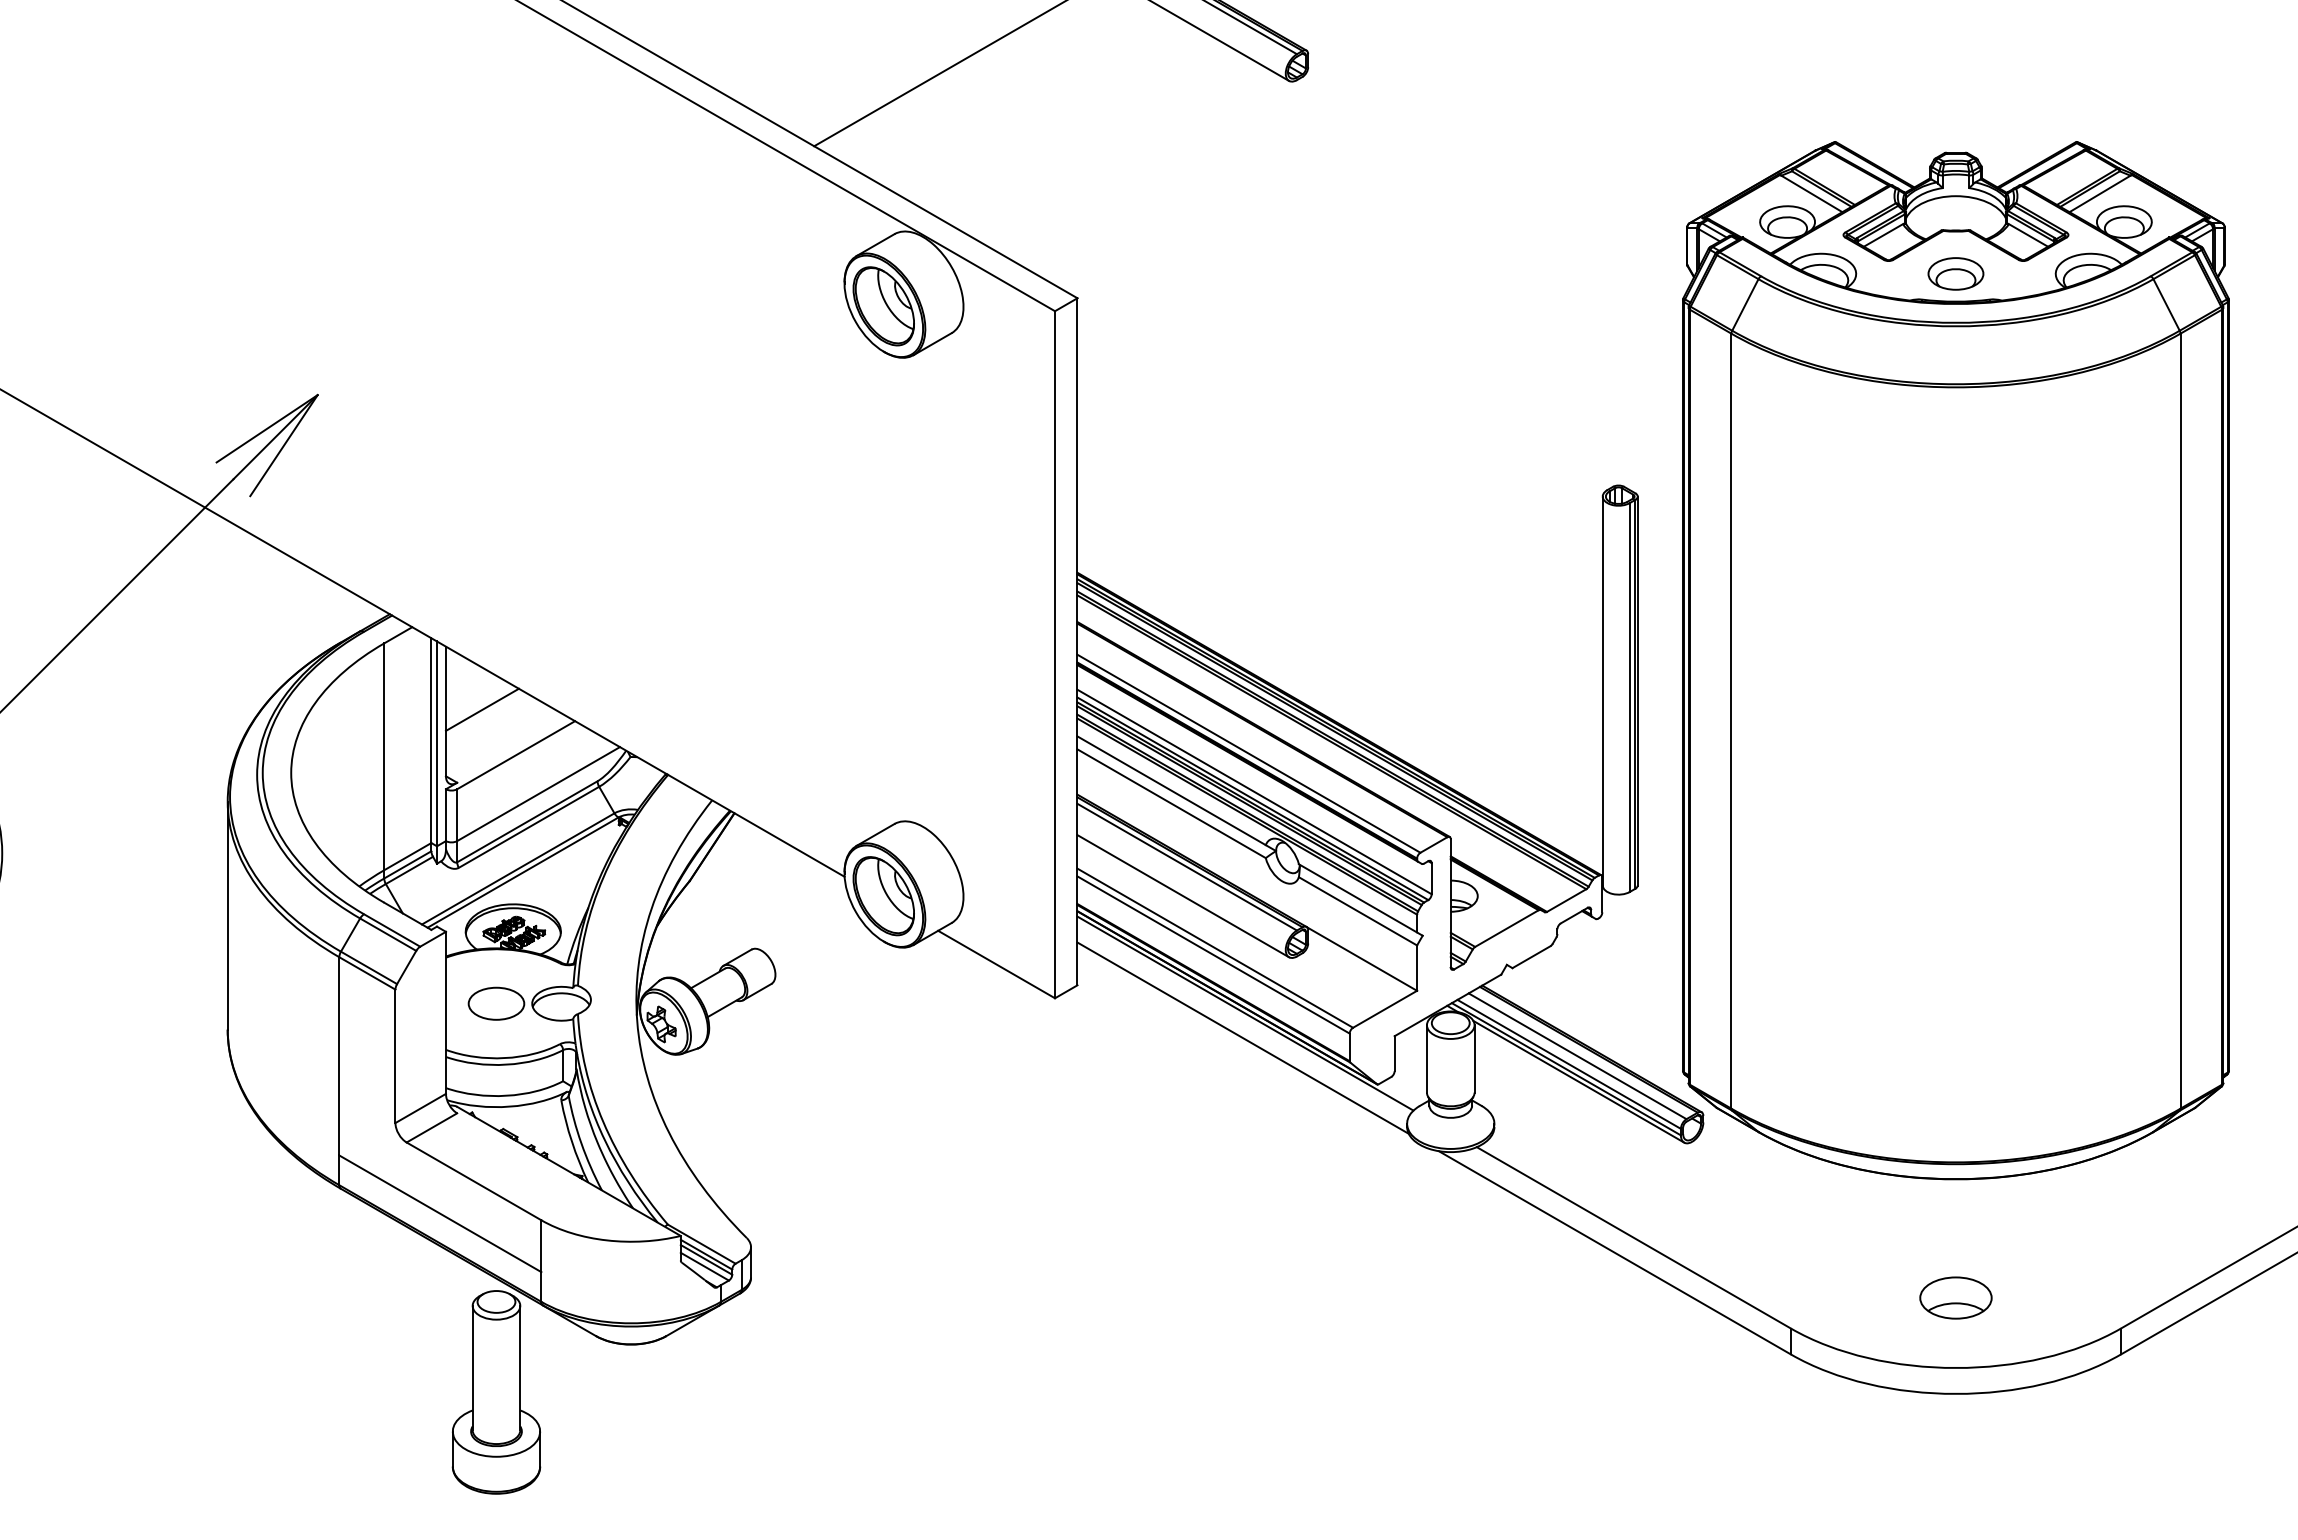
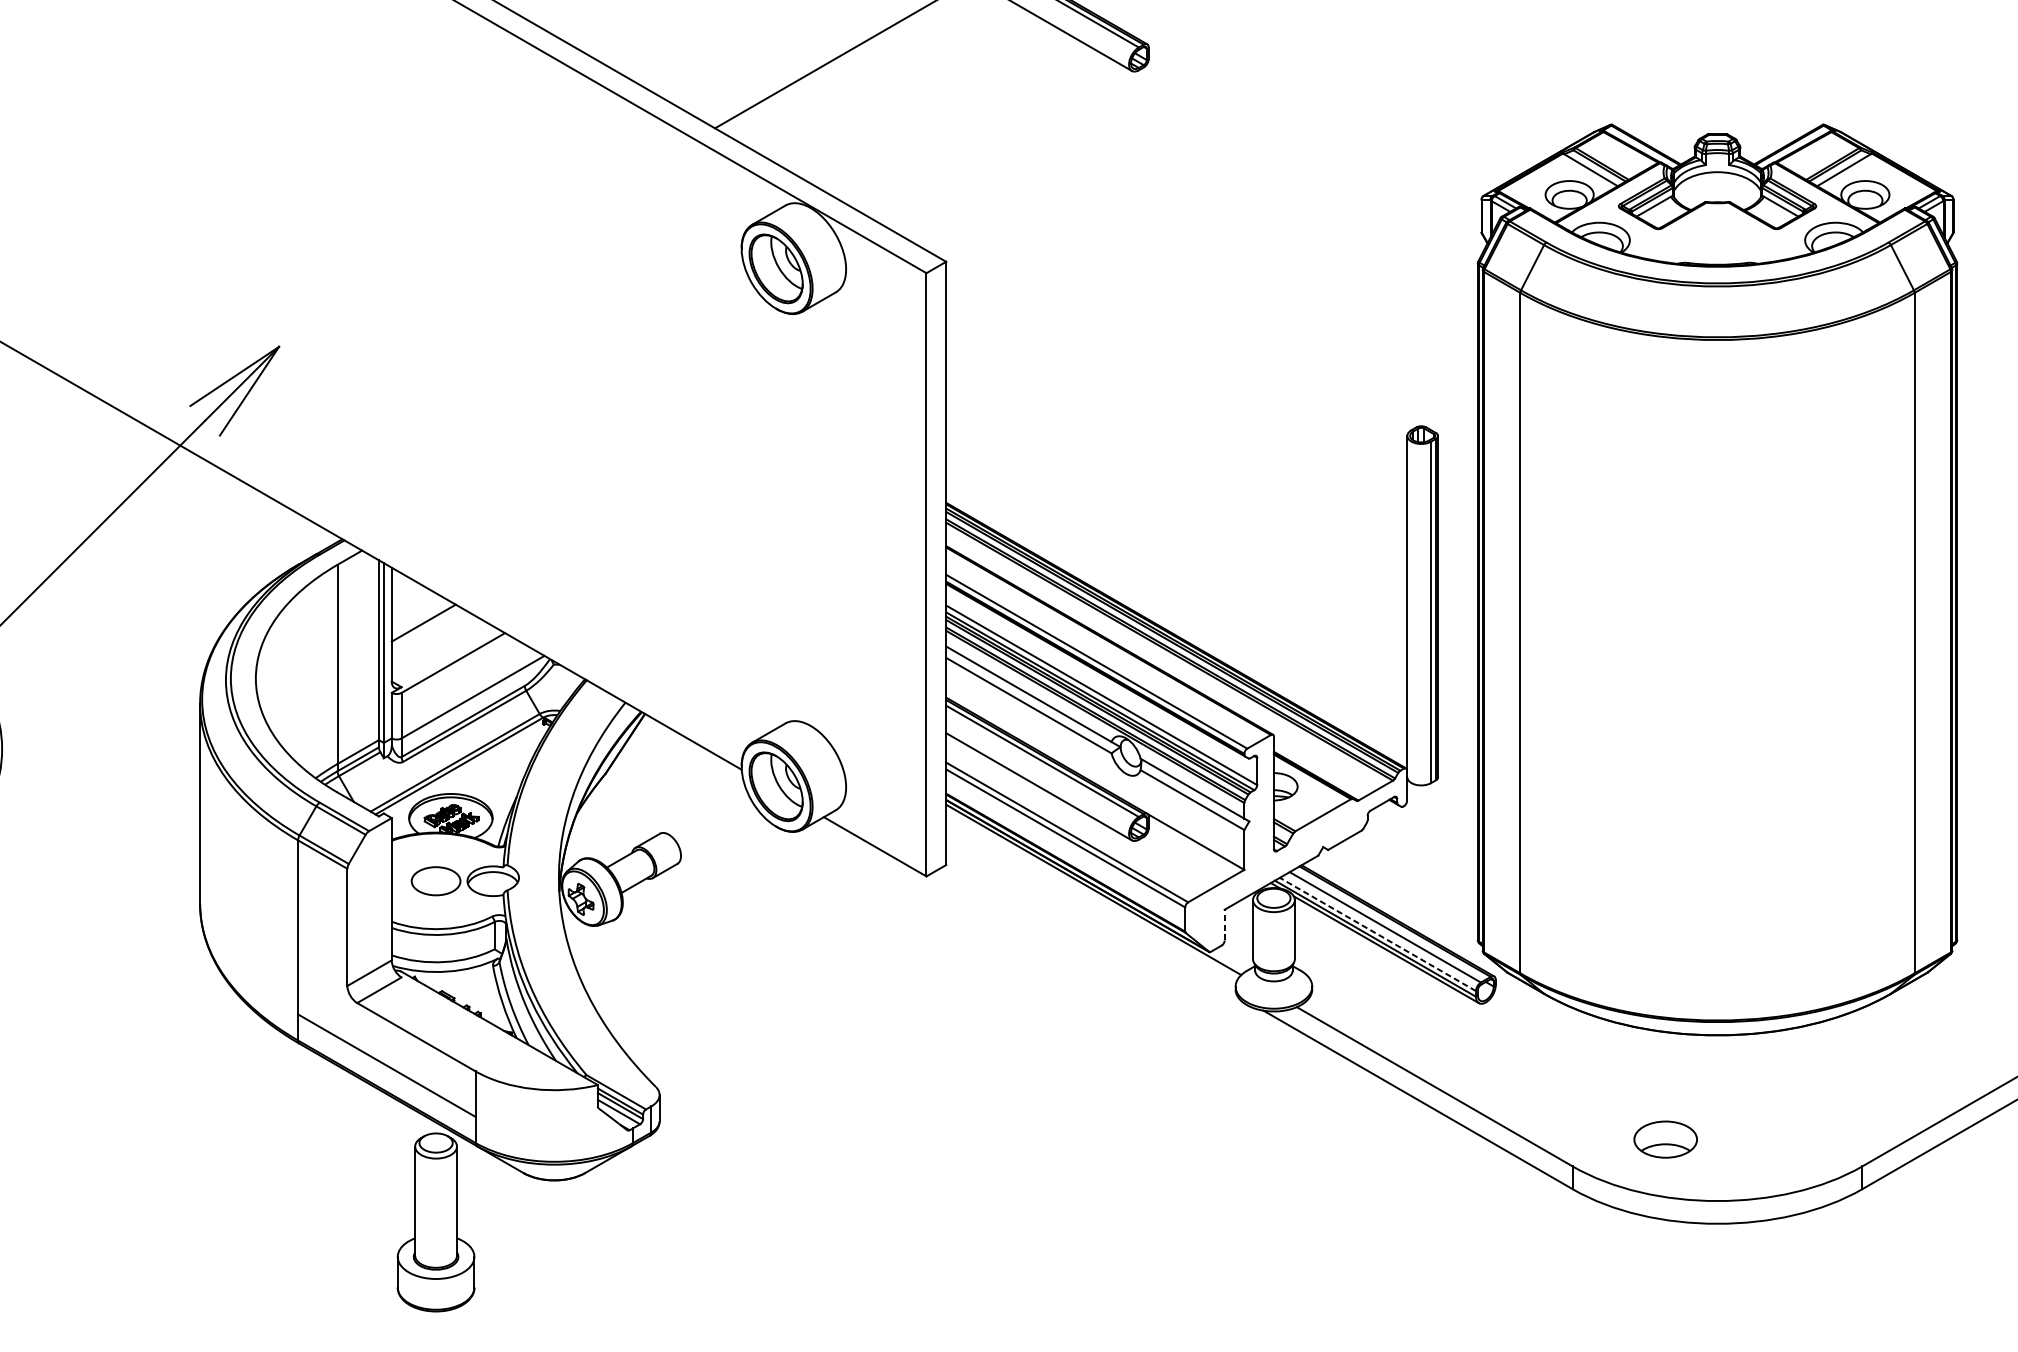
part: (1955, 273) -> (1717, 240), removed
line: (1242, 1037) -> (1091, 910), removed
line: (1394, 1053) -> (1224, 924), solid -> dashed
line: (1569, 1064) -> (1378, 934), solid -> dashed
part: (1955, 1297) -> (1665, 1139), moved

